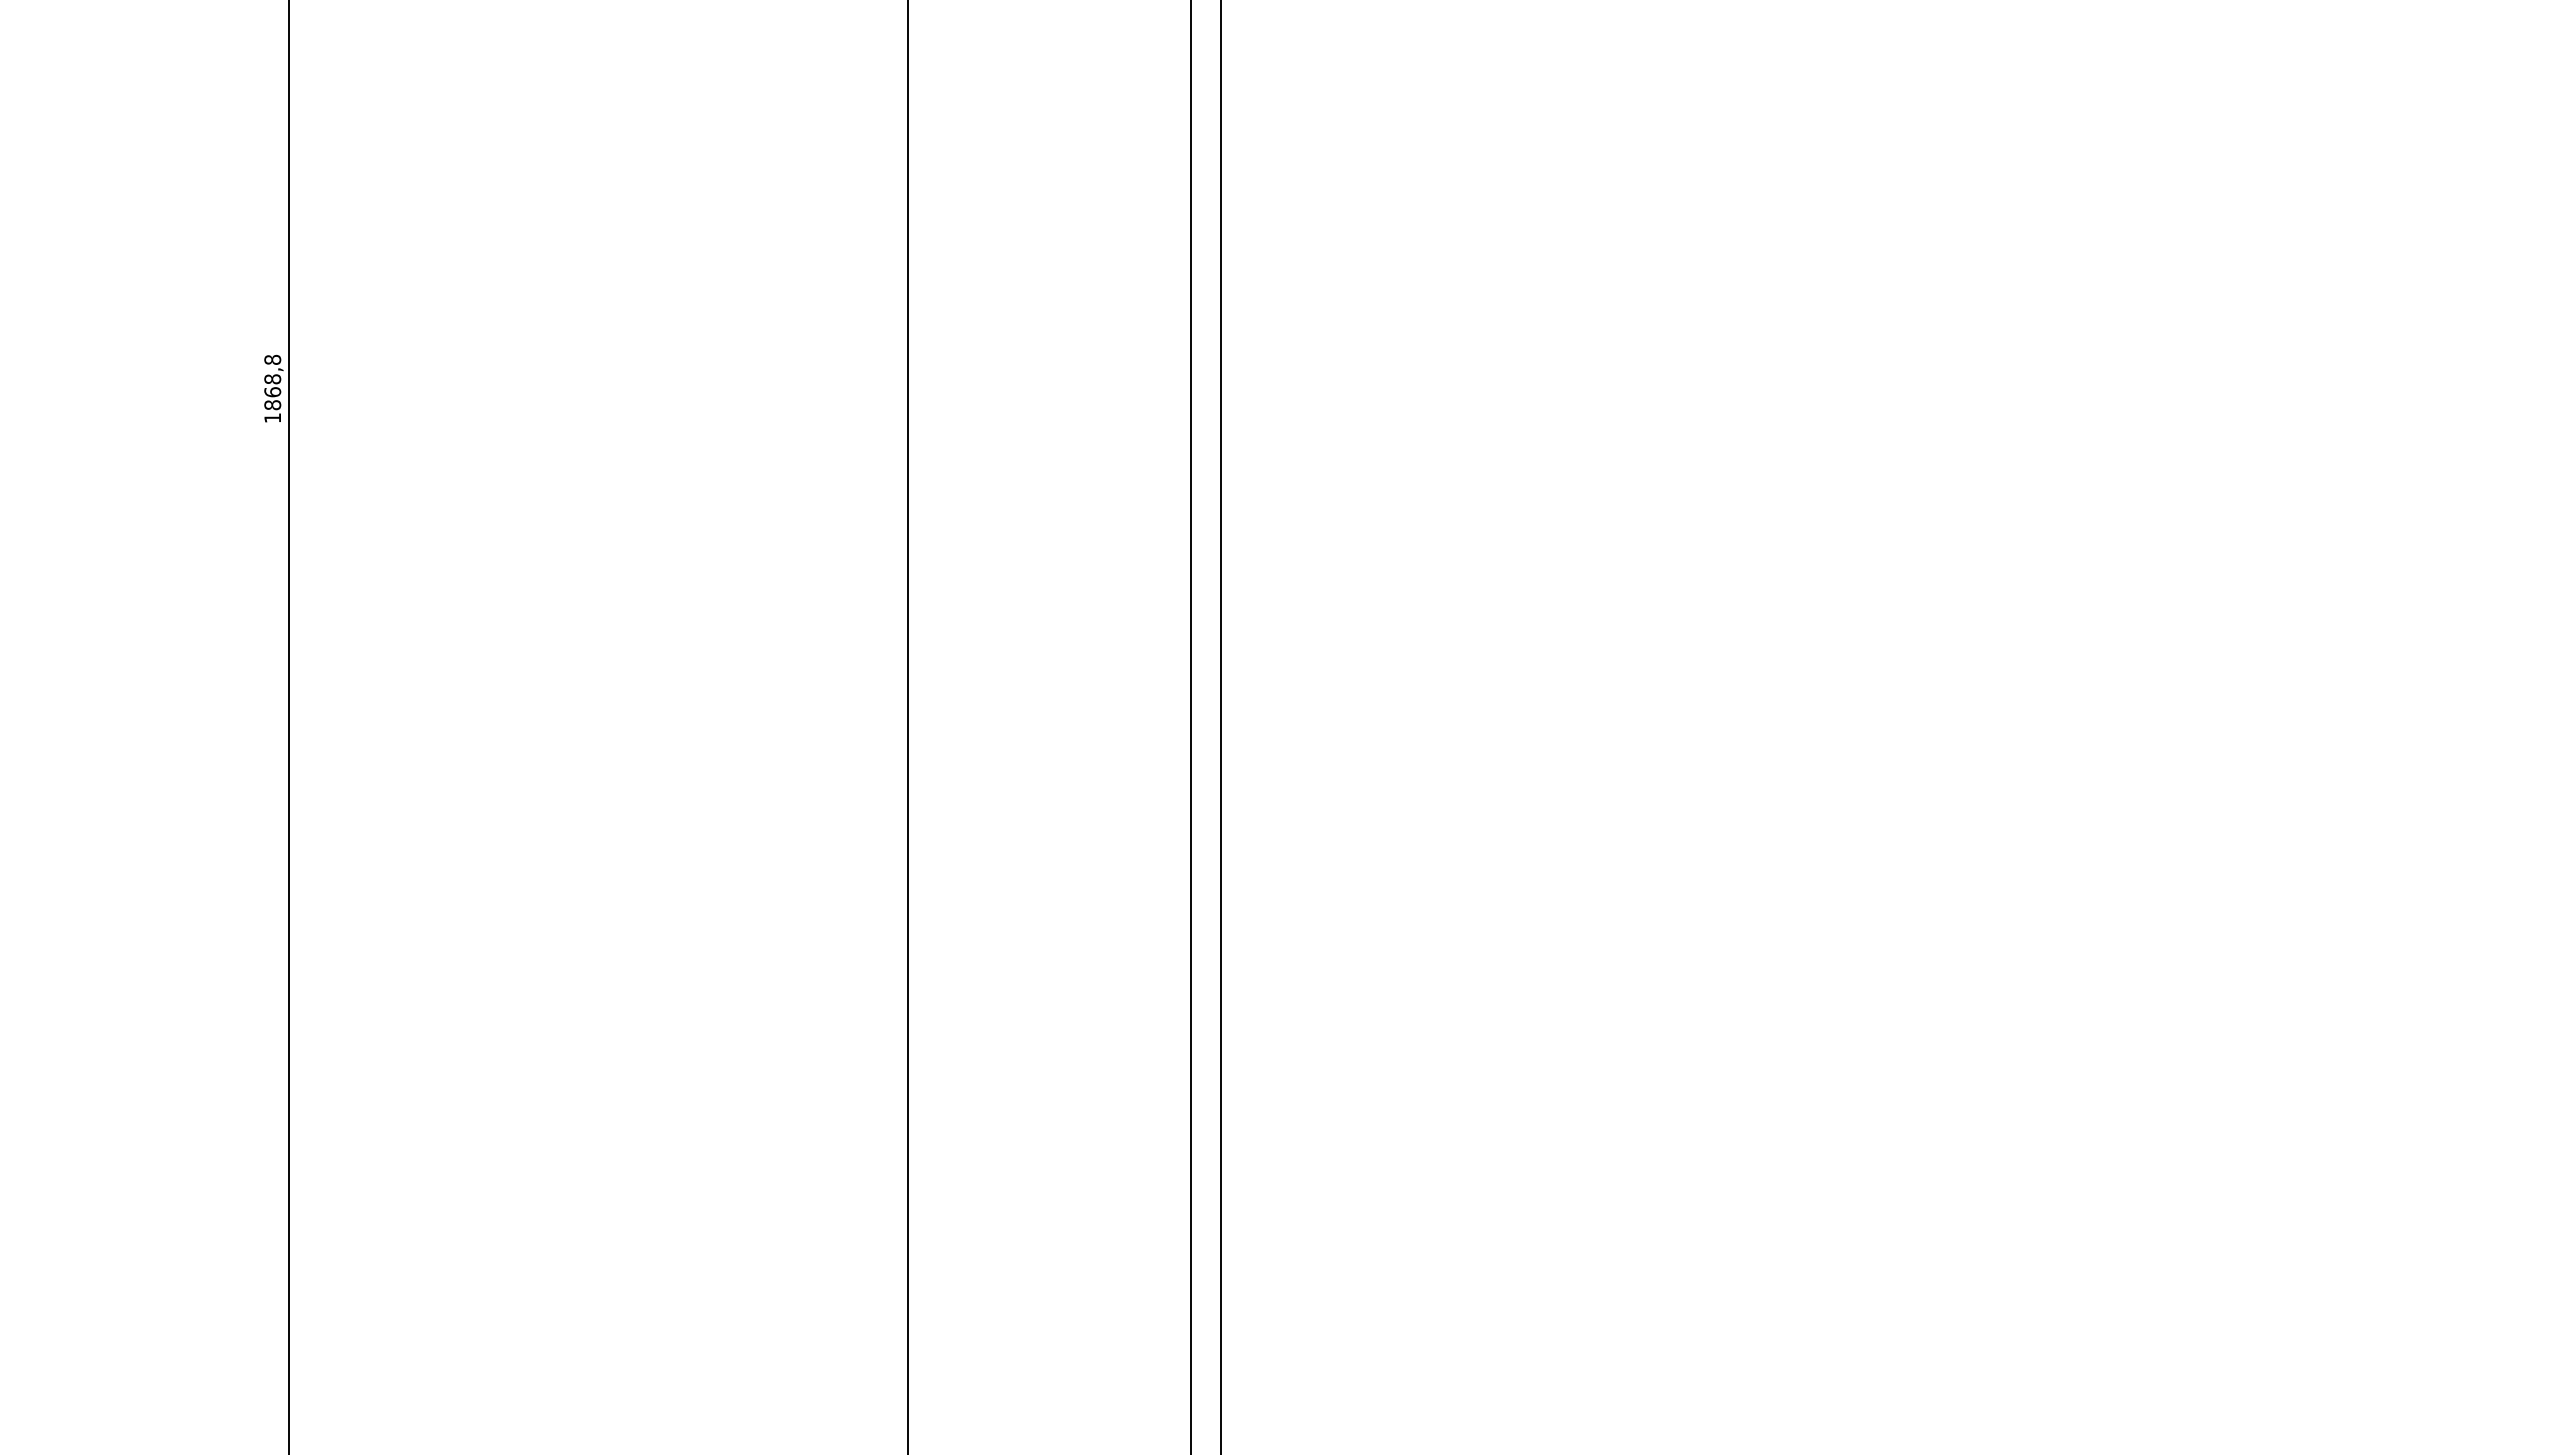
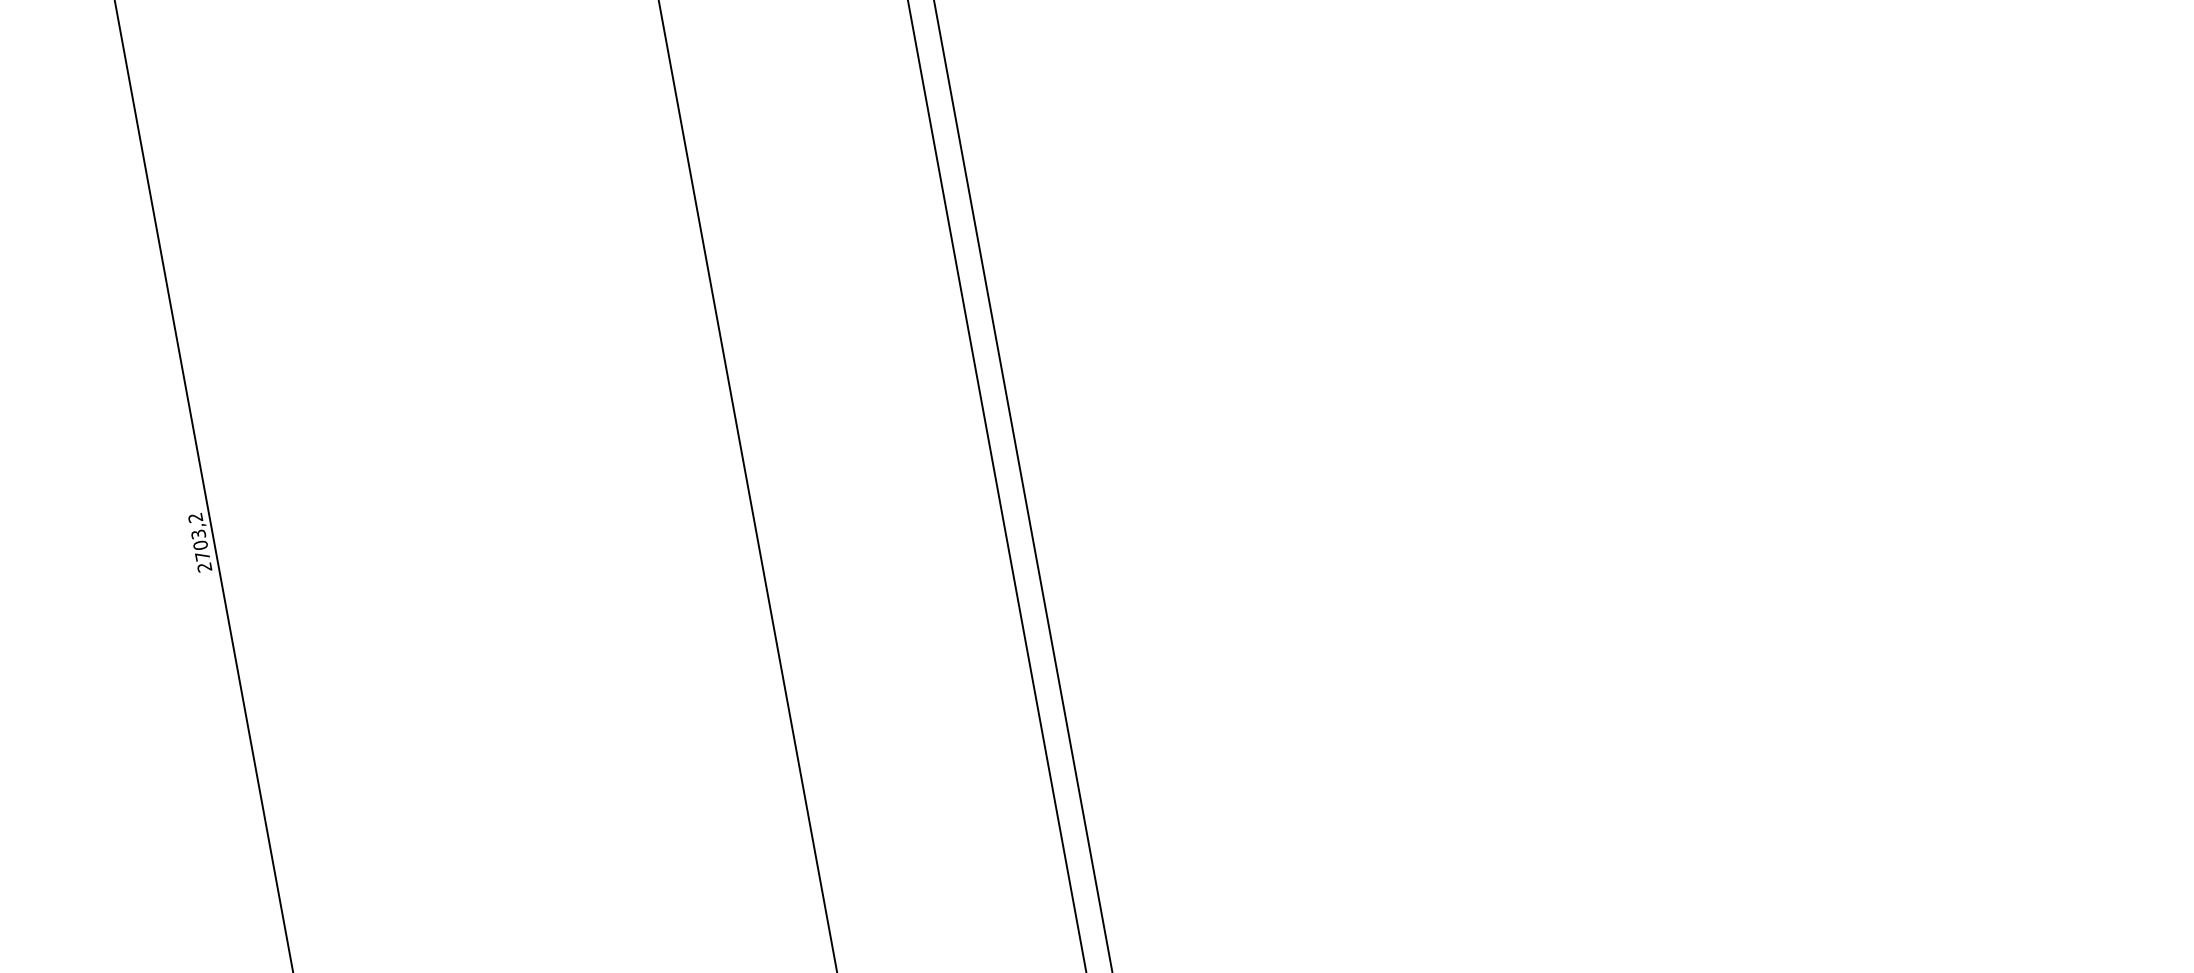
text: (272, 388) -> (199, 542), 1868,8 -> 2703,2

